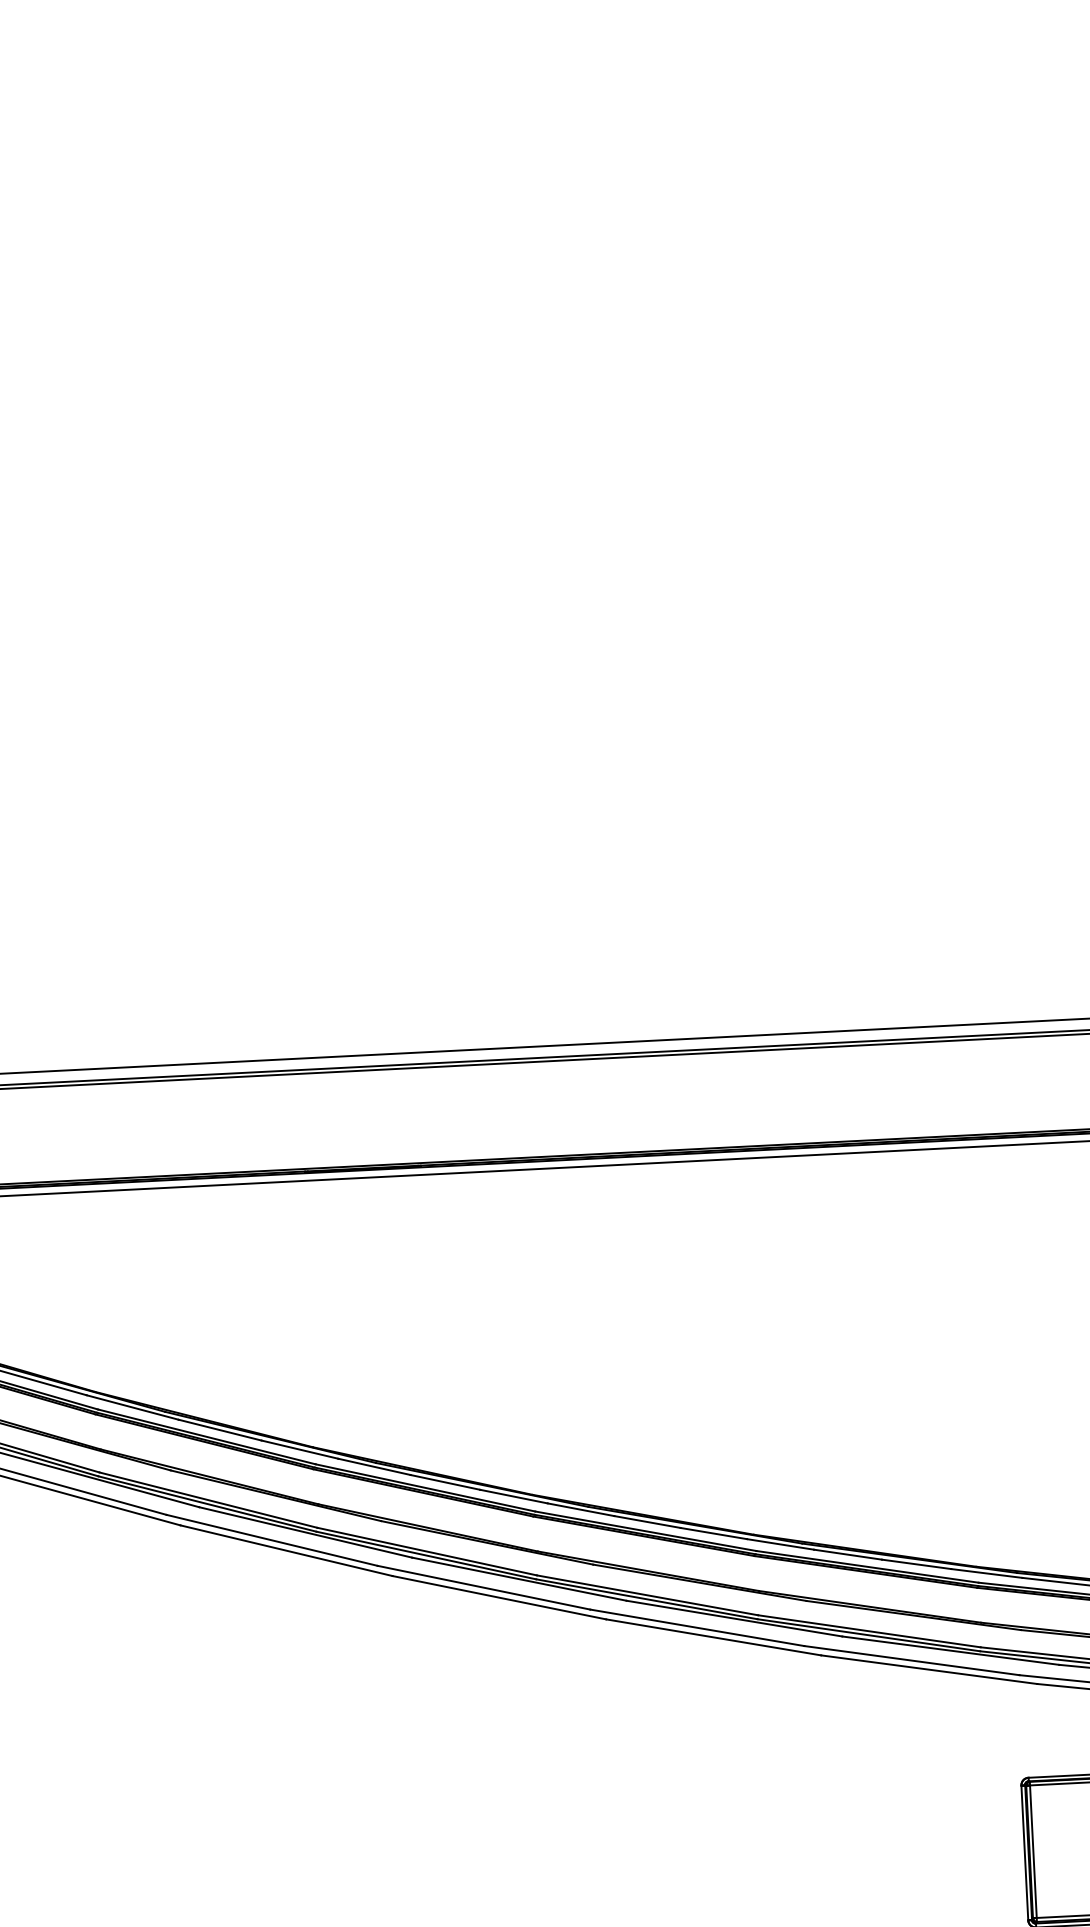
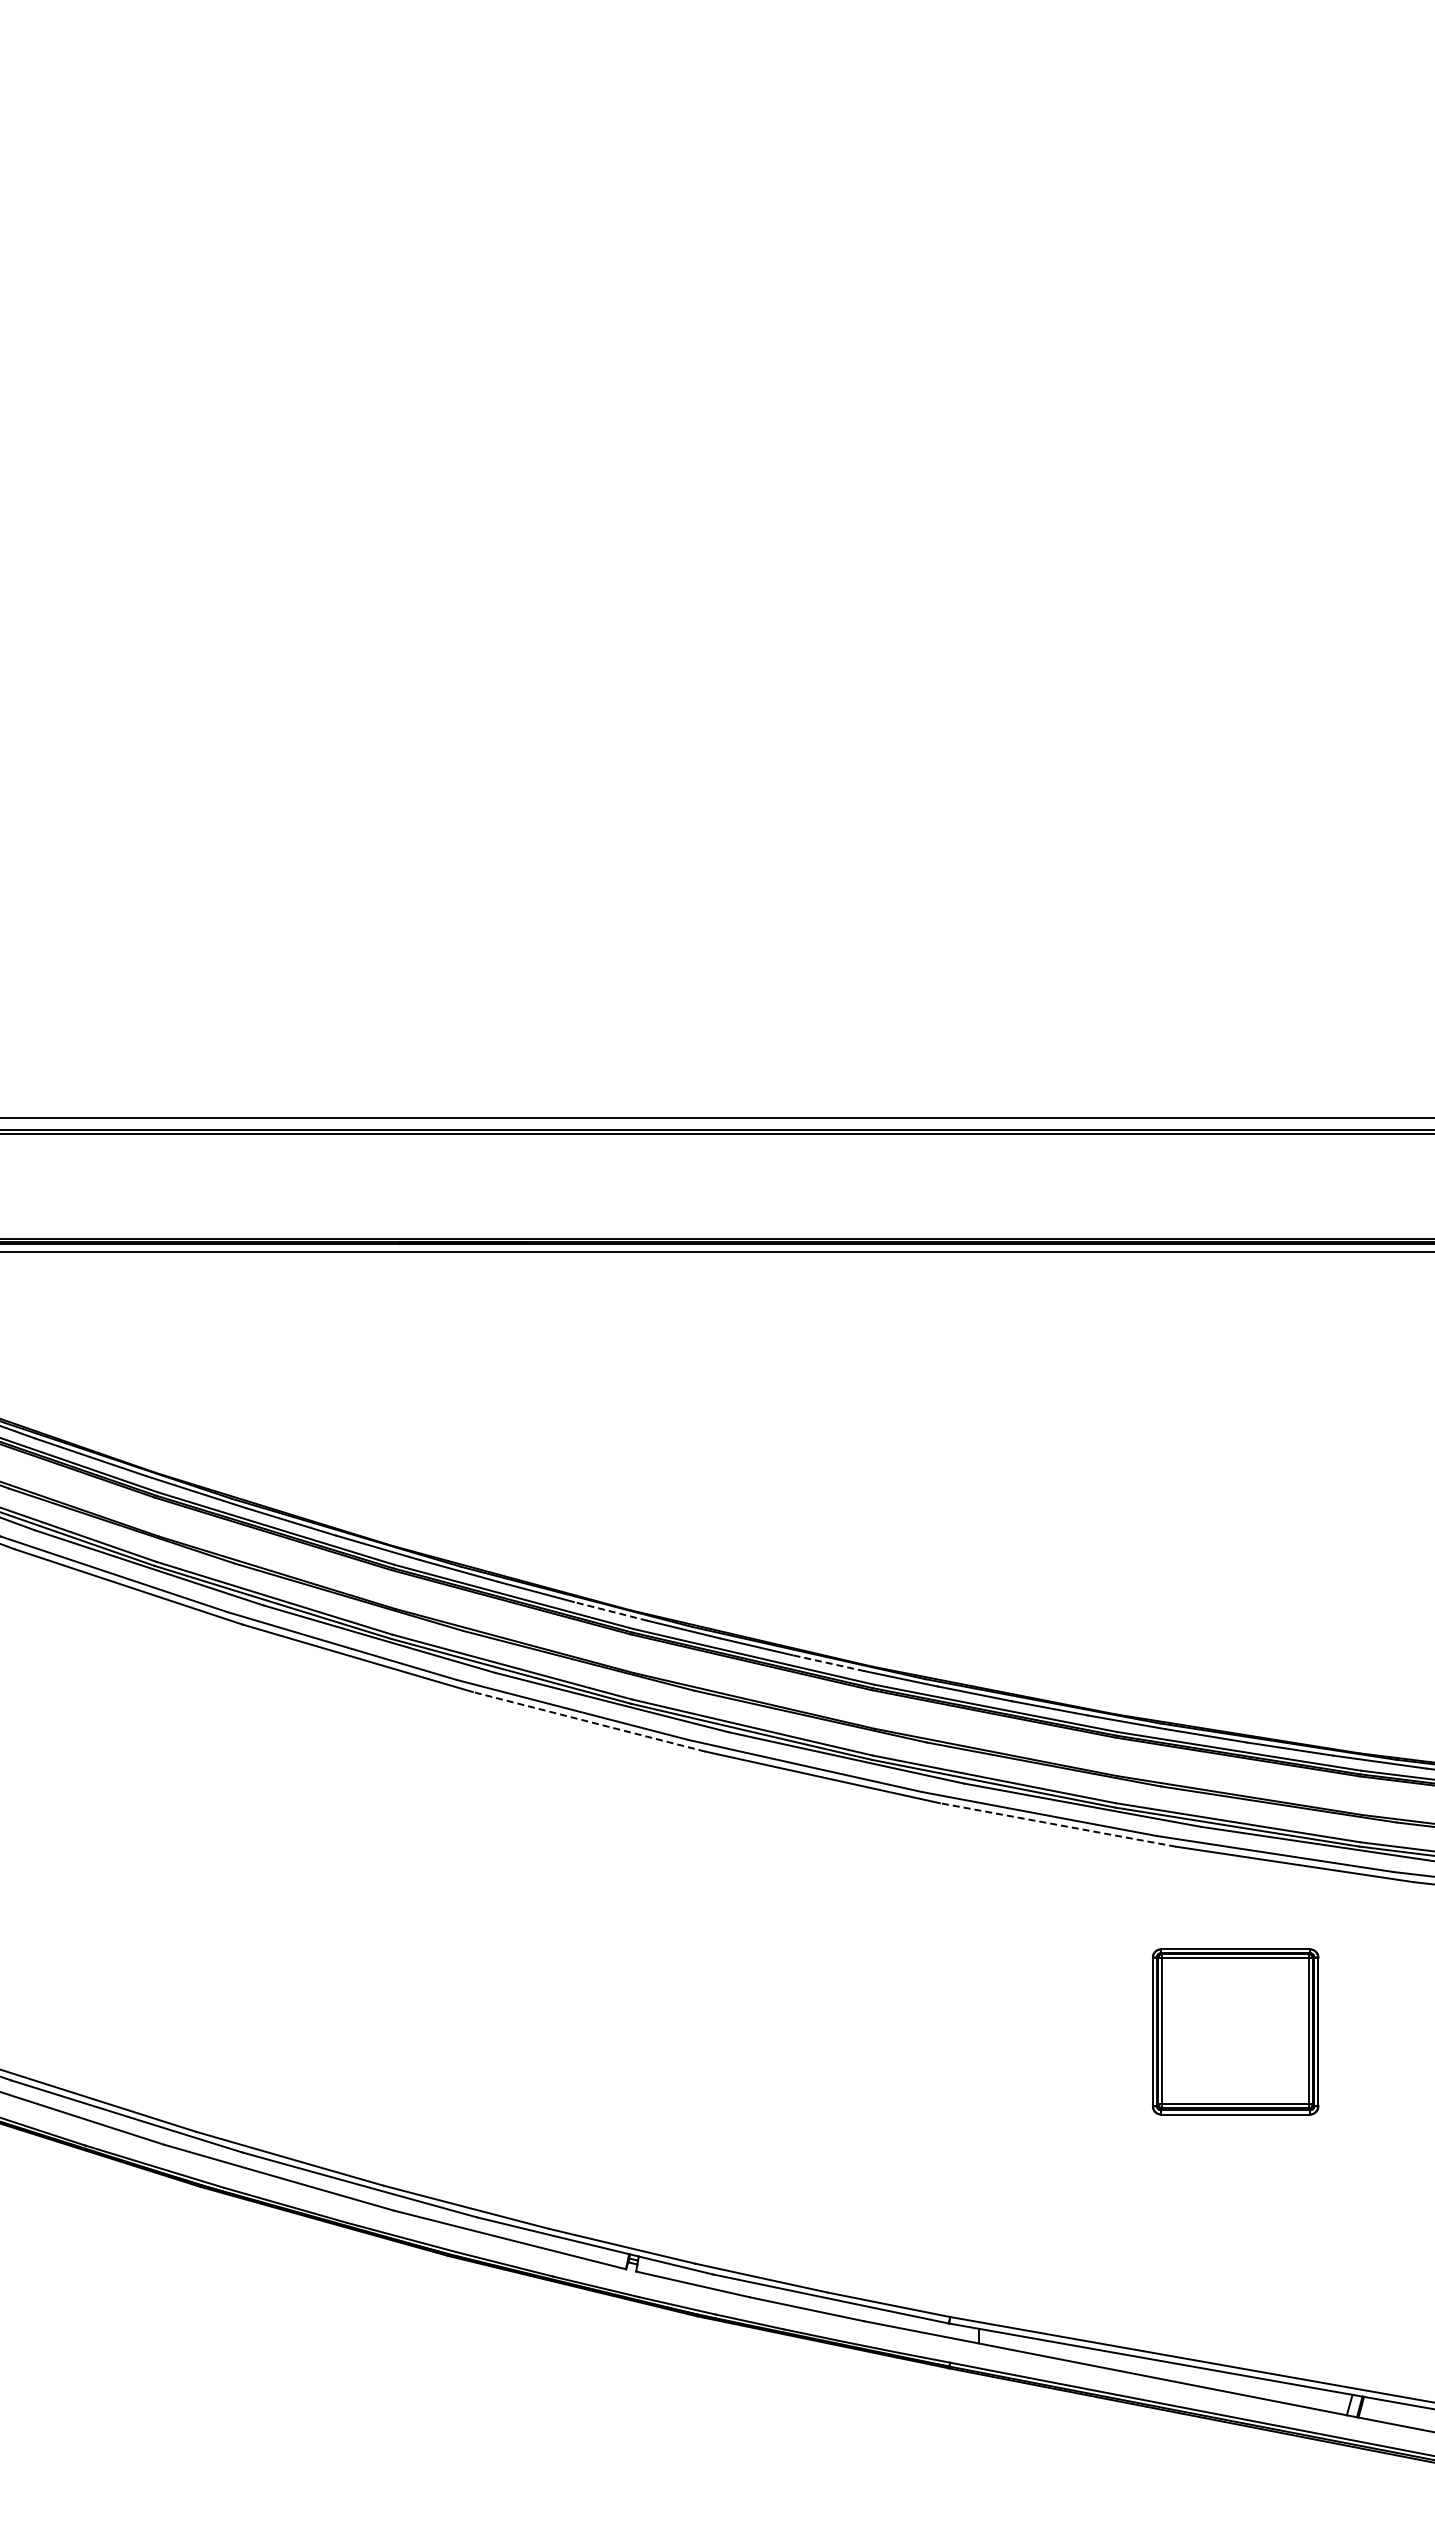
line: (513, 1496) -> (610, 1611), solid -> dashed
line: (713, 1533) -> (828, 1663), solid -> dashed
line: (498, 1597) -> (588, 1721), solid -> dashed
line: (928, 1669) -> (1057, 1824), solid -> dashed

